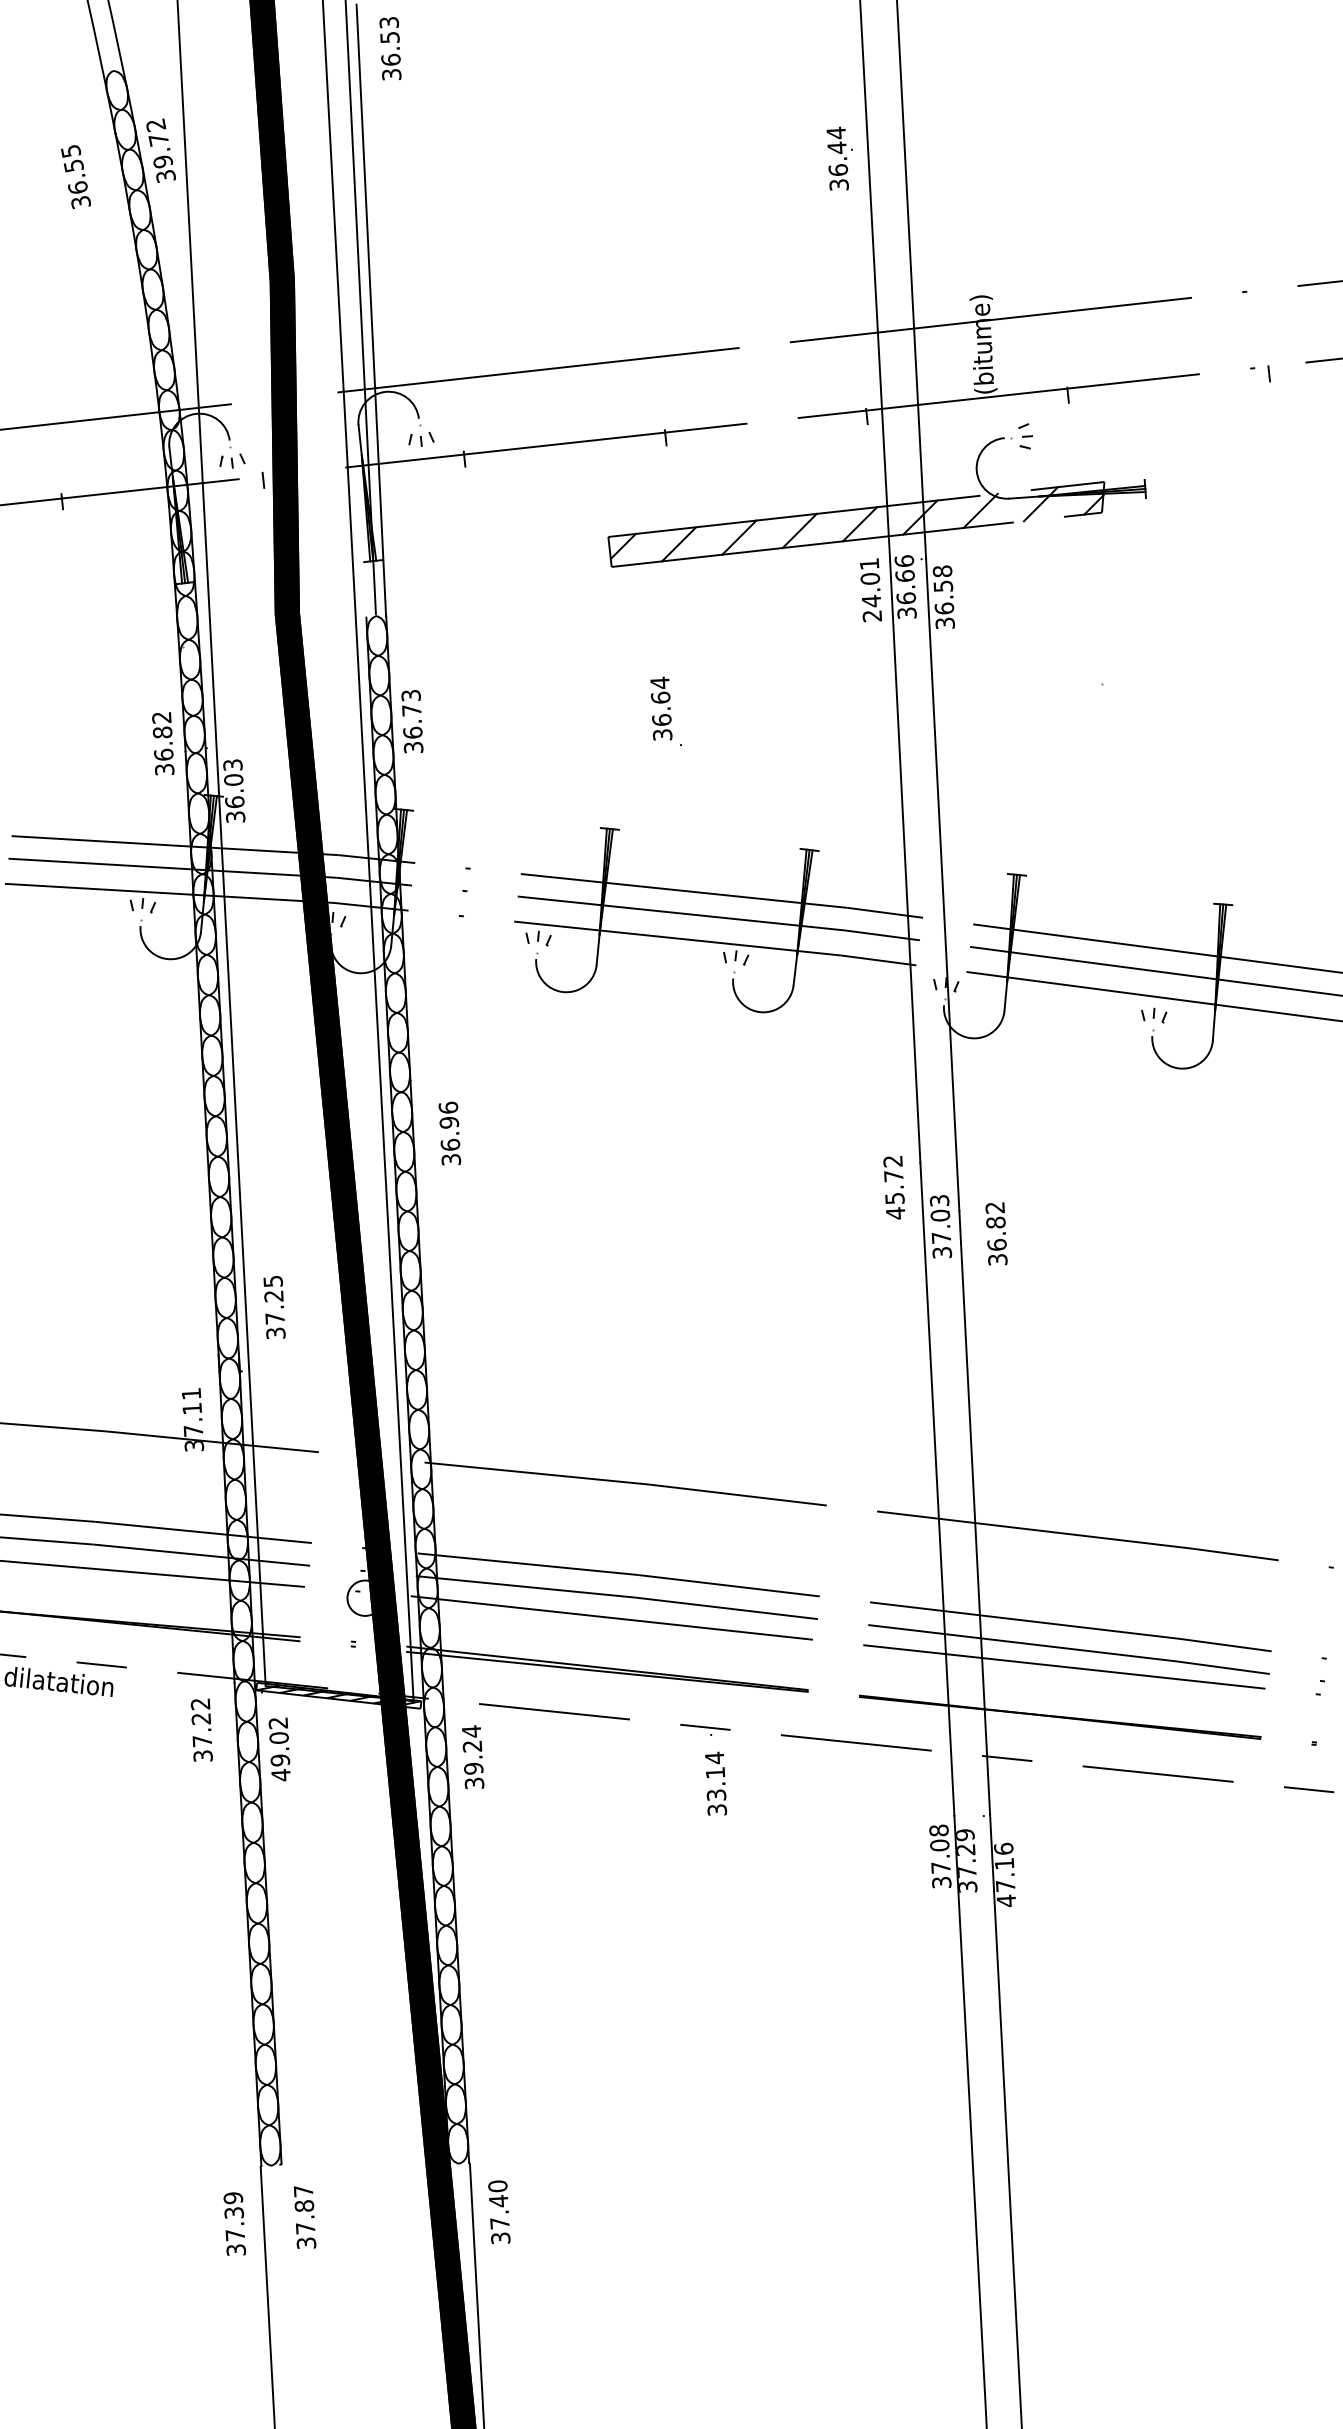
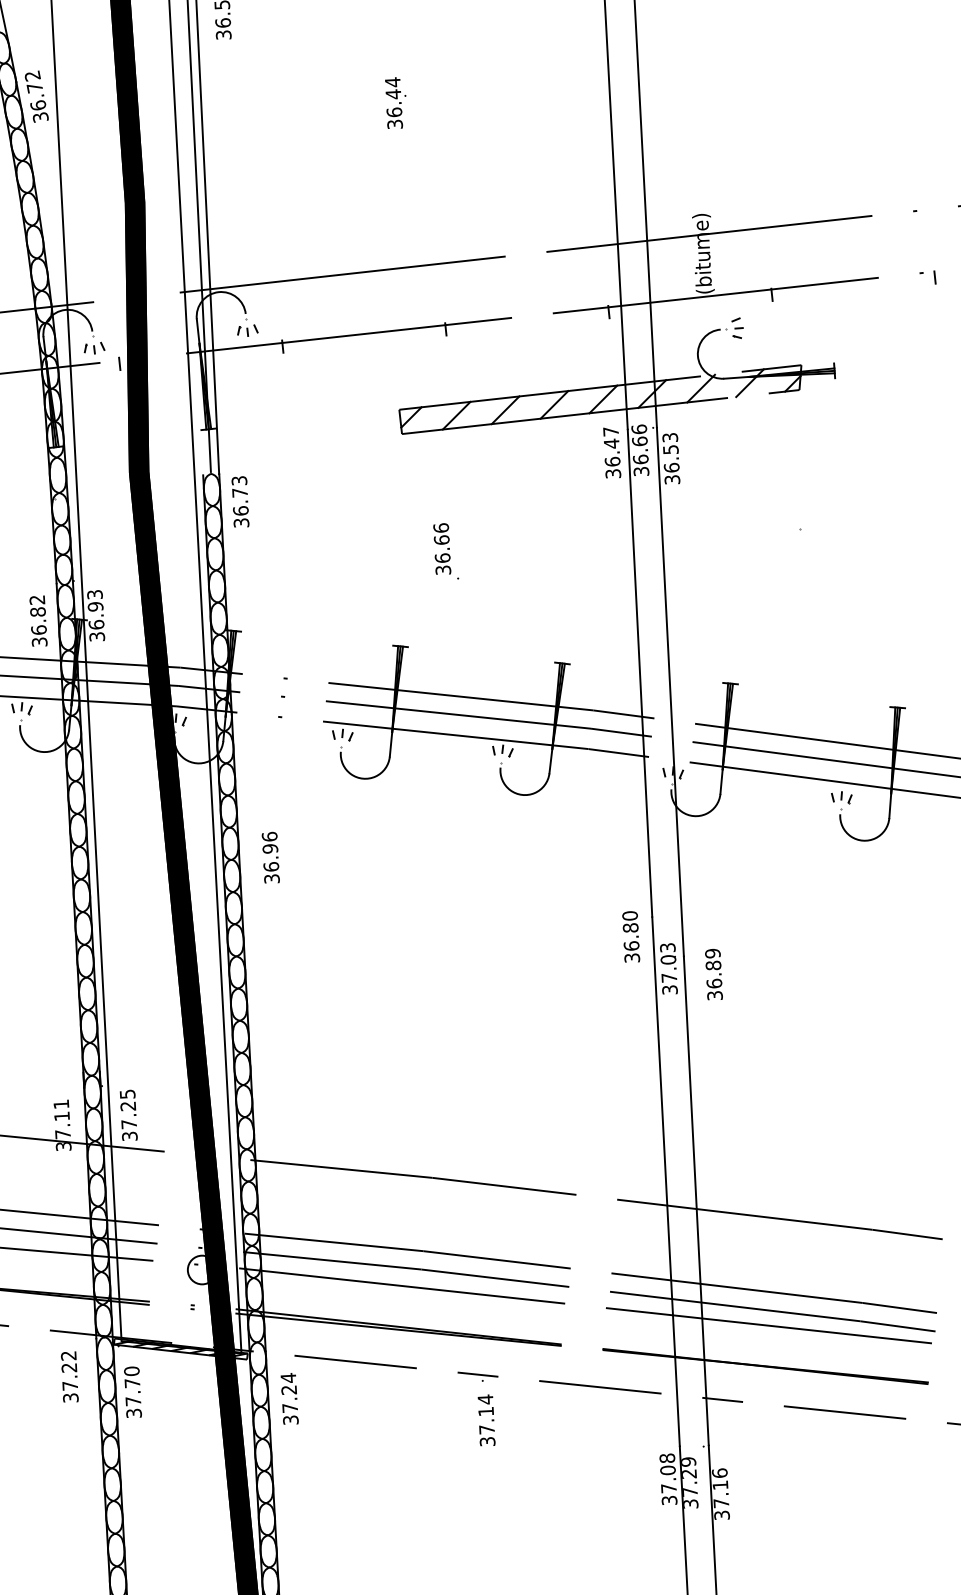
part: (839, 158) -> (395, 102), moved
text: (163, 161) -> (38, 105), 39.72 -> 36.72
text: (942, 571) -> (670, 437), 36.58 -> 36.53
text: (870, 590) -> (611, 453), 24.01 -> 36.47
text: (659, 682) -> (440, 527), 36.64 -> 36.66
text: (412, 721) -> (240, 501), moved
text: (163, 743) -> (38, 620), moved
text: (233, 780) -> (95, 607), 36.03 -> 36.93
text: (449, 1133) -> (270, 857), moved
text: (894, 1187) -> (631, 937), 45.72 -> 36.80
text: (994, 1207) -> (712, 953), 36.82 -> 36.89
text: (274, 1306) -> (128, 1114), moved
text: (279, 1749) -> (132, 1392), 49.02 -> 37.70
text: (473, 1768) -> (290, 1408), 39.24 -> 37.24
text: (716, 1795) -> (486, 1429), 33.14 -> 37.14
text: (1006, 1900) -> (722, 1515), 47.16 -> 37.16

